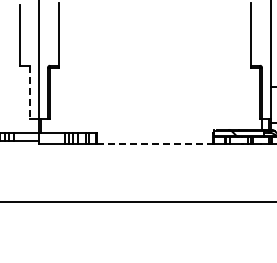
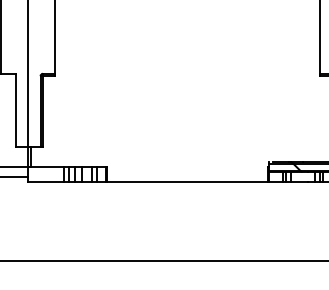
line: (30, 92) -> (16, 110), dashed -> solid
line: (155, 144) -> (188, 182), dashed -> solid

